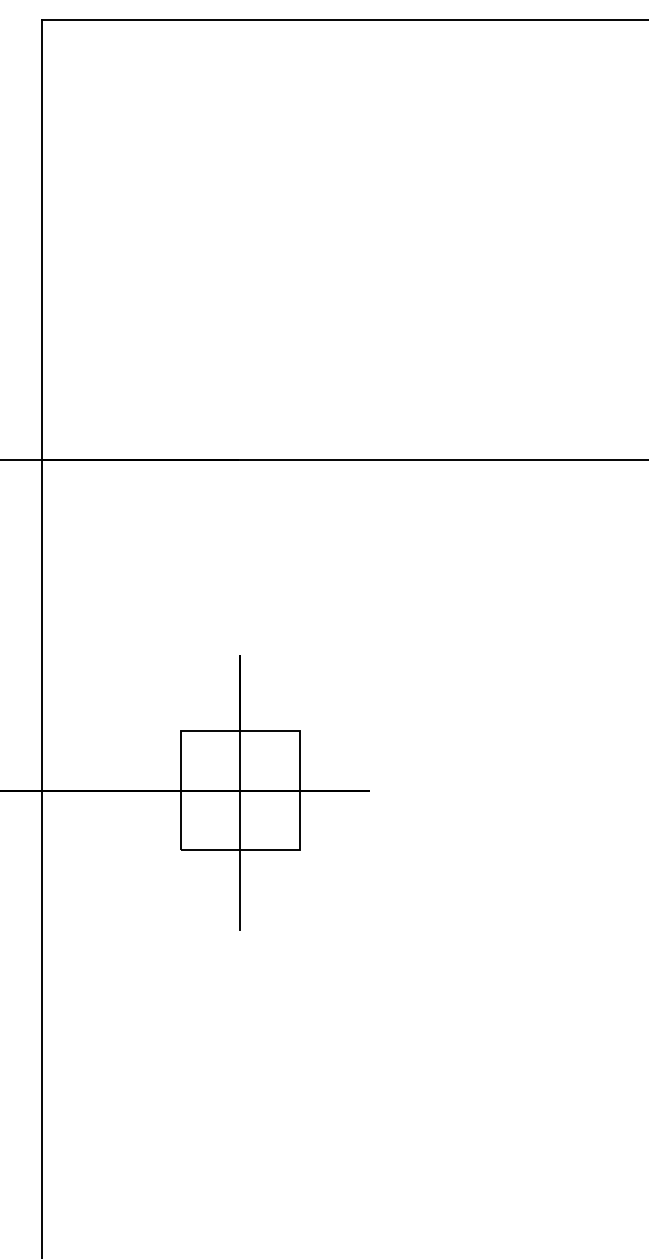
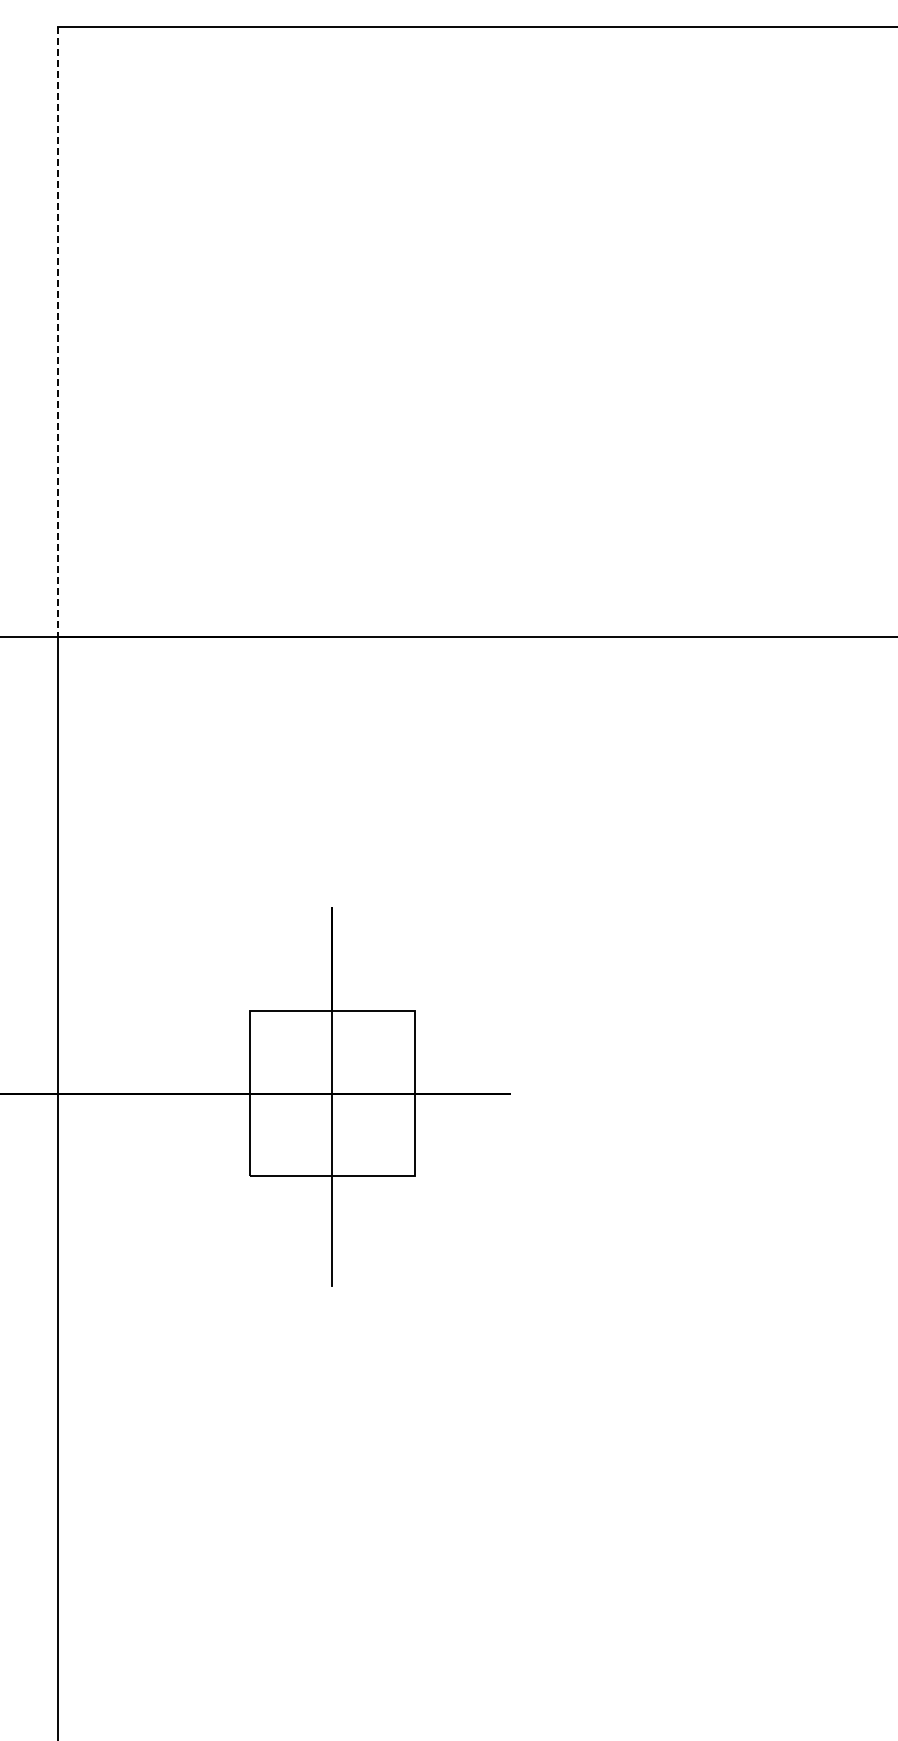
line: (42, 239) -> (58, 331), solid -> dashed

